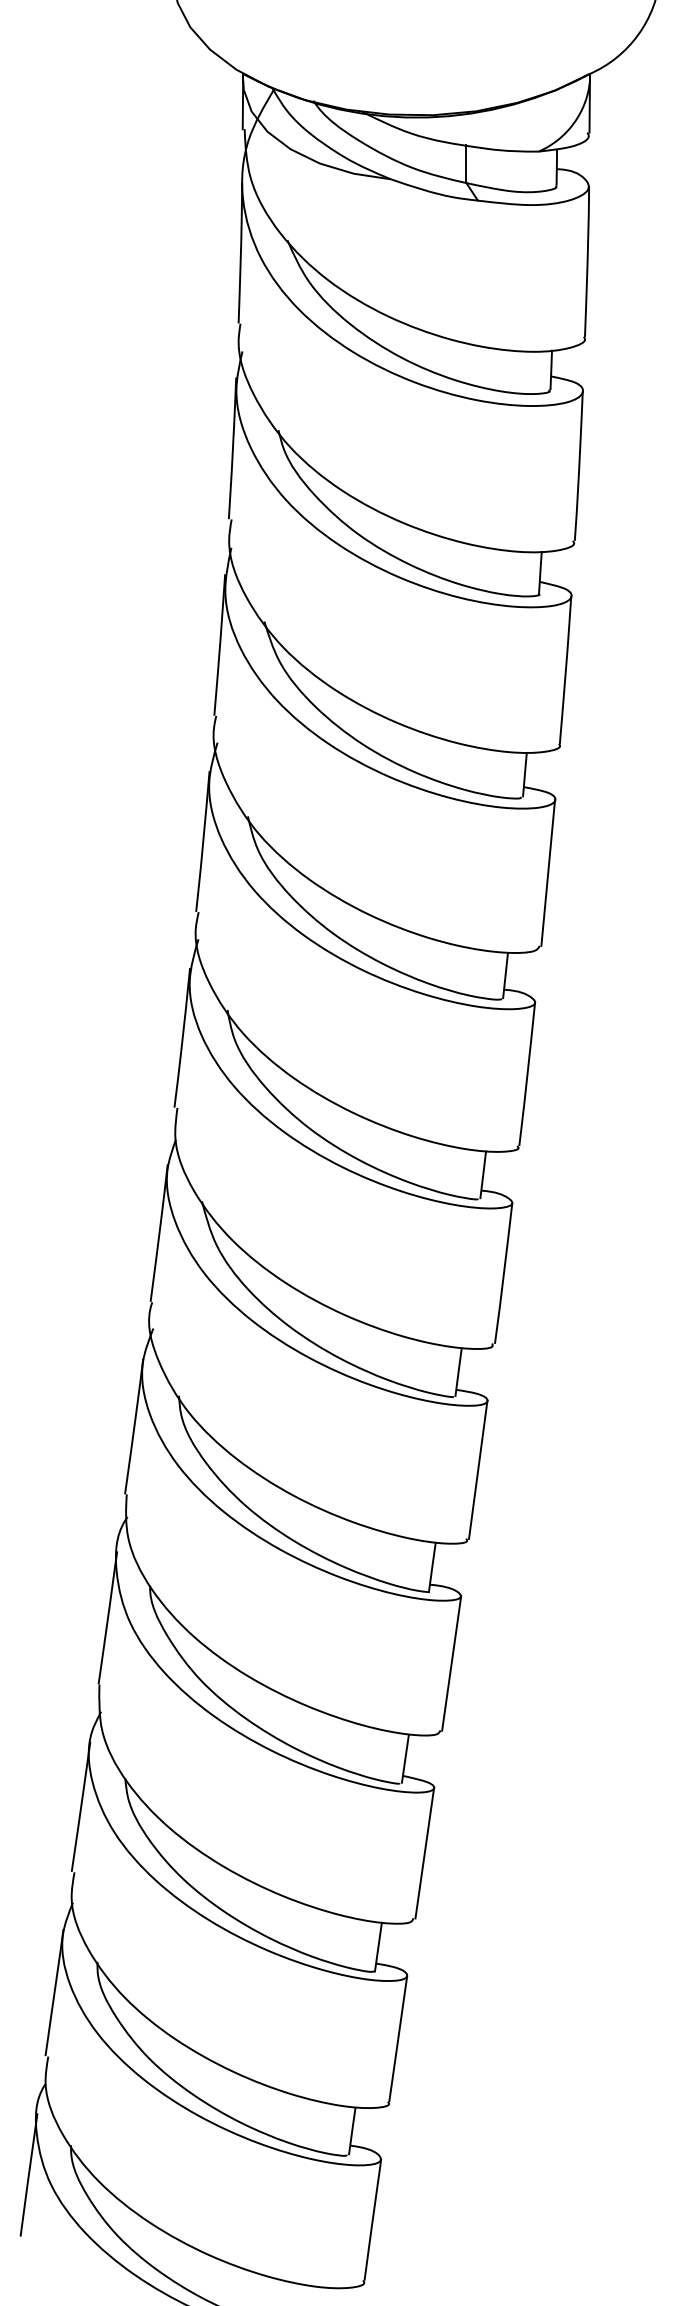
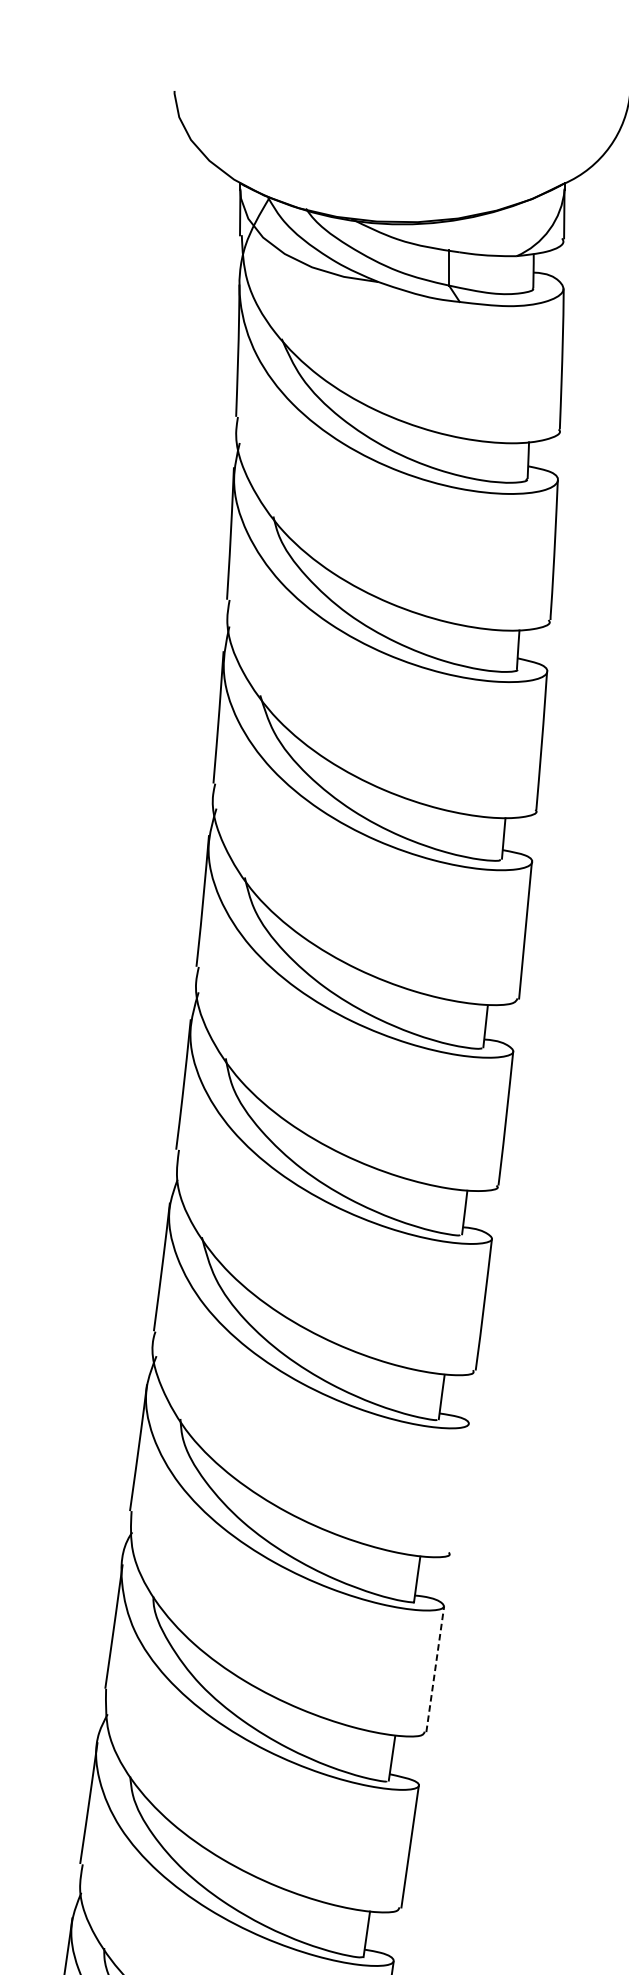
line: (478, 1469) -> (460, 1487), removed
line: (451, 1663) -> (435, 1669), solid -> dashed

